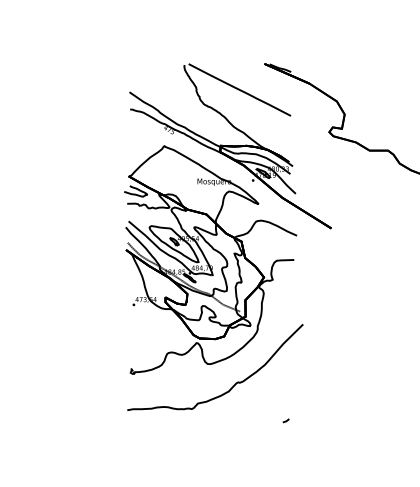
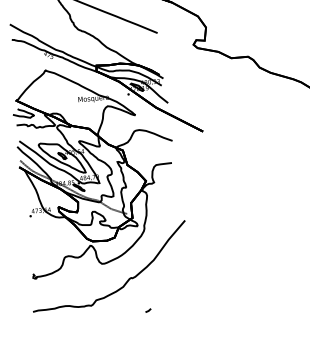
part: (285, 420) -> (147, 310), moved

